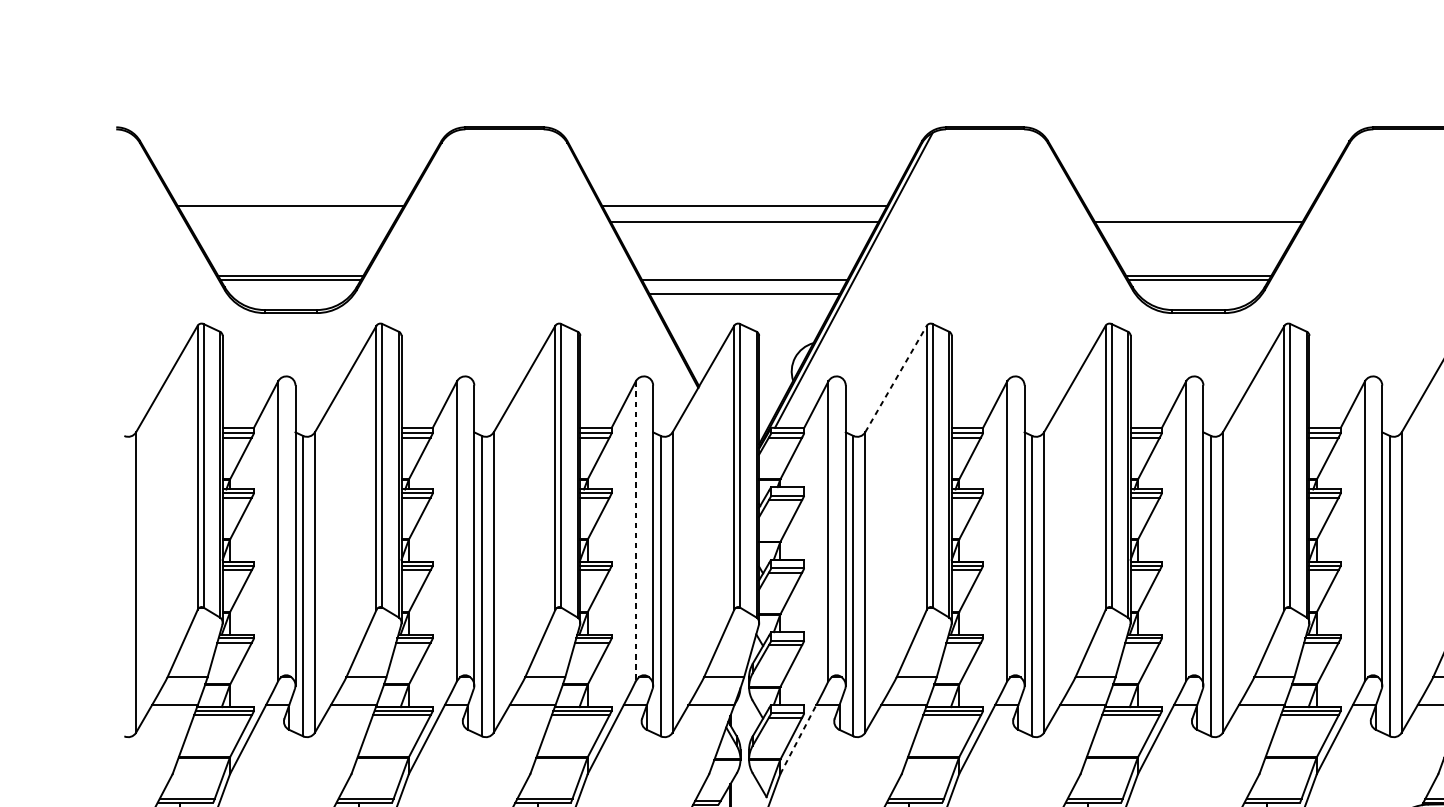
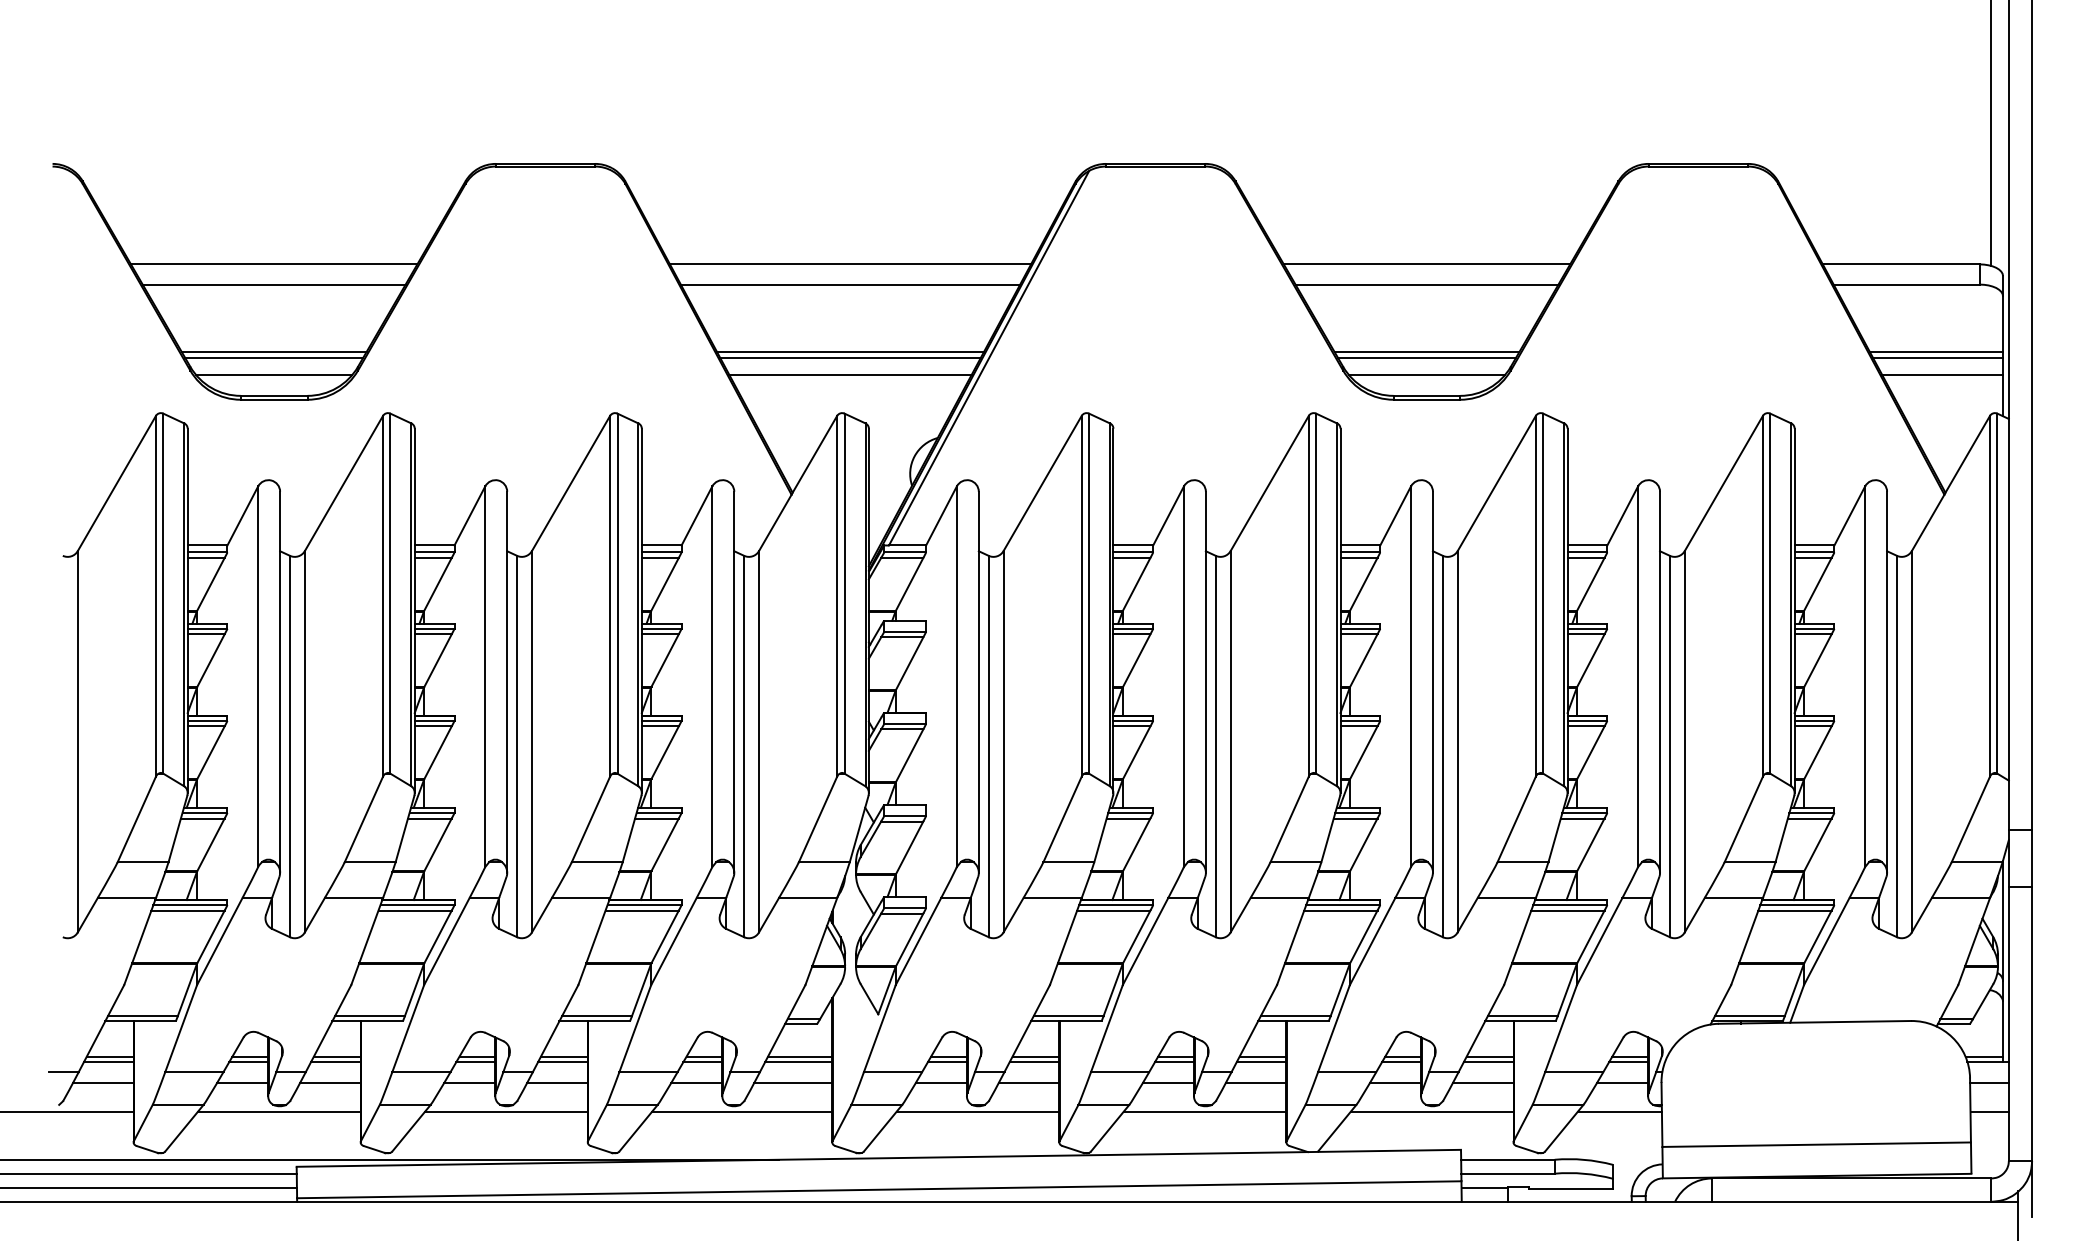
line: (1198, 206) -> (1426, 264), added
line: (290, 222) -> (273, 284), added
line: (744, 275) -> (850, 352), added
line: (291, 293) -> (274, 375), added
line: (1198, 293) -> (1426, 375), added
line: (895, 379) -> (1042, 483), dashed -> solid
line: (636, 531) -> (712, 677), dashed -> solid
line: (798, 739) -> (918, 941), dashed -> solid

